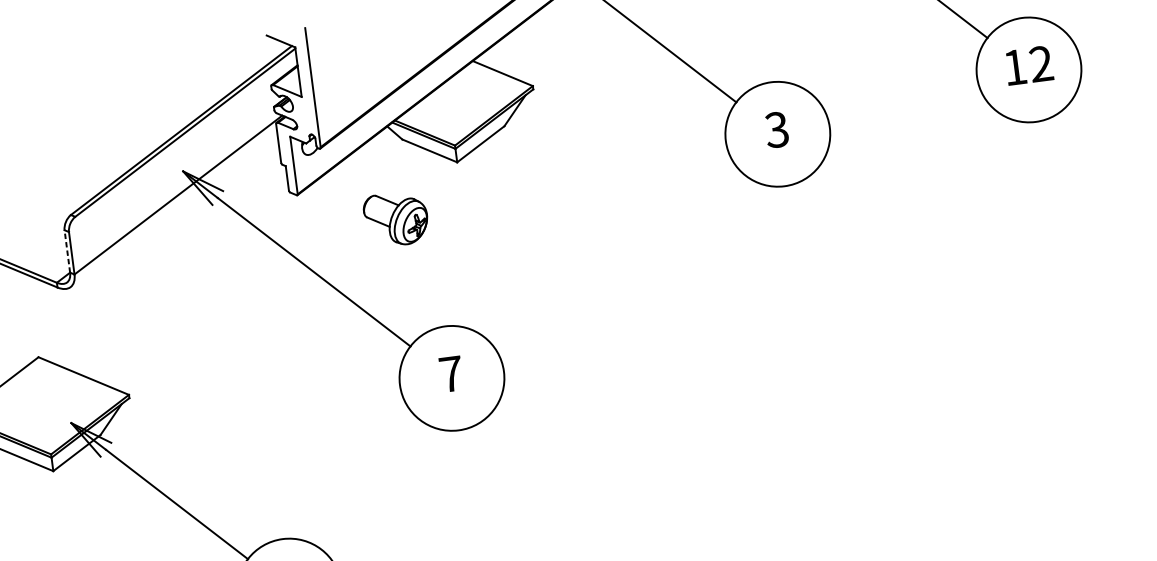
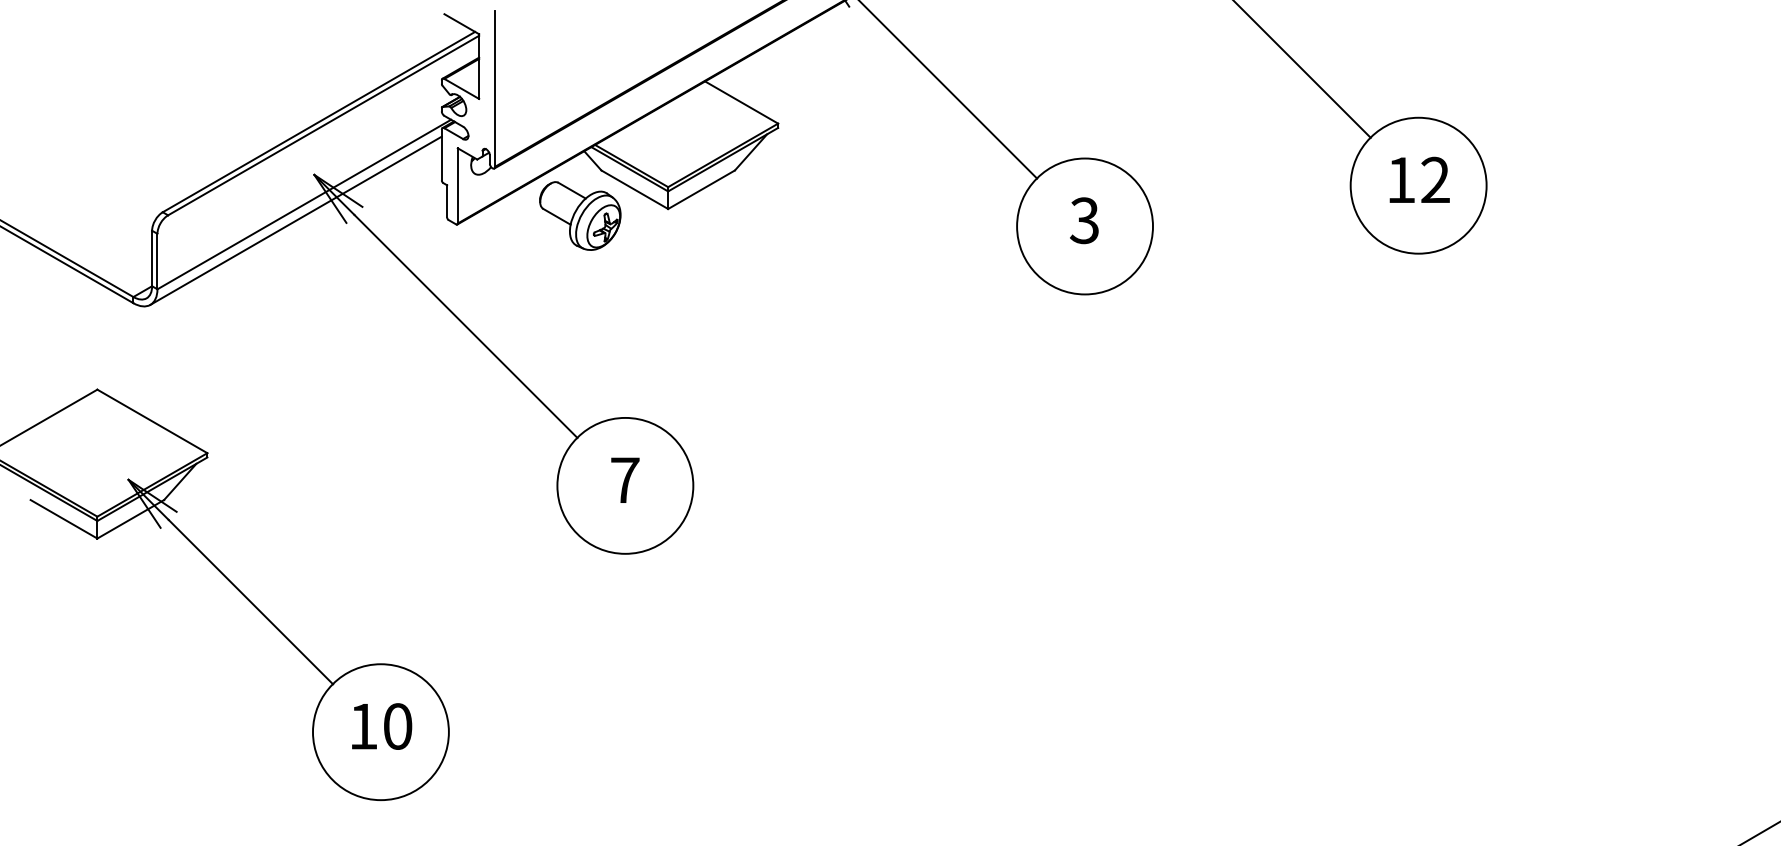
line: (173, 208) -> (295, 220), added
part: (396, 218) -> (580, 215), moved
line: (67, 251) -> (152, 258), dashed -> solid

